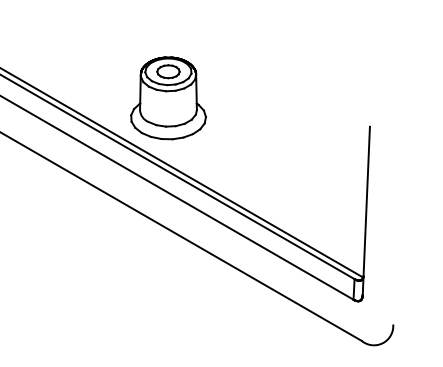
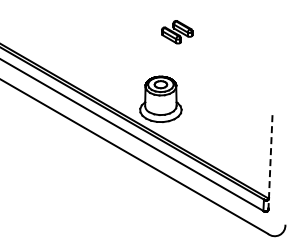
line: (366, 210) -> (270, 161), solid -> dashed

